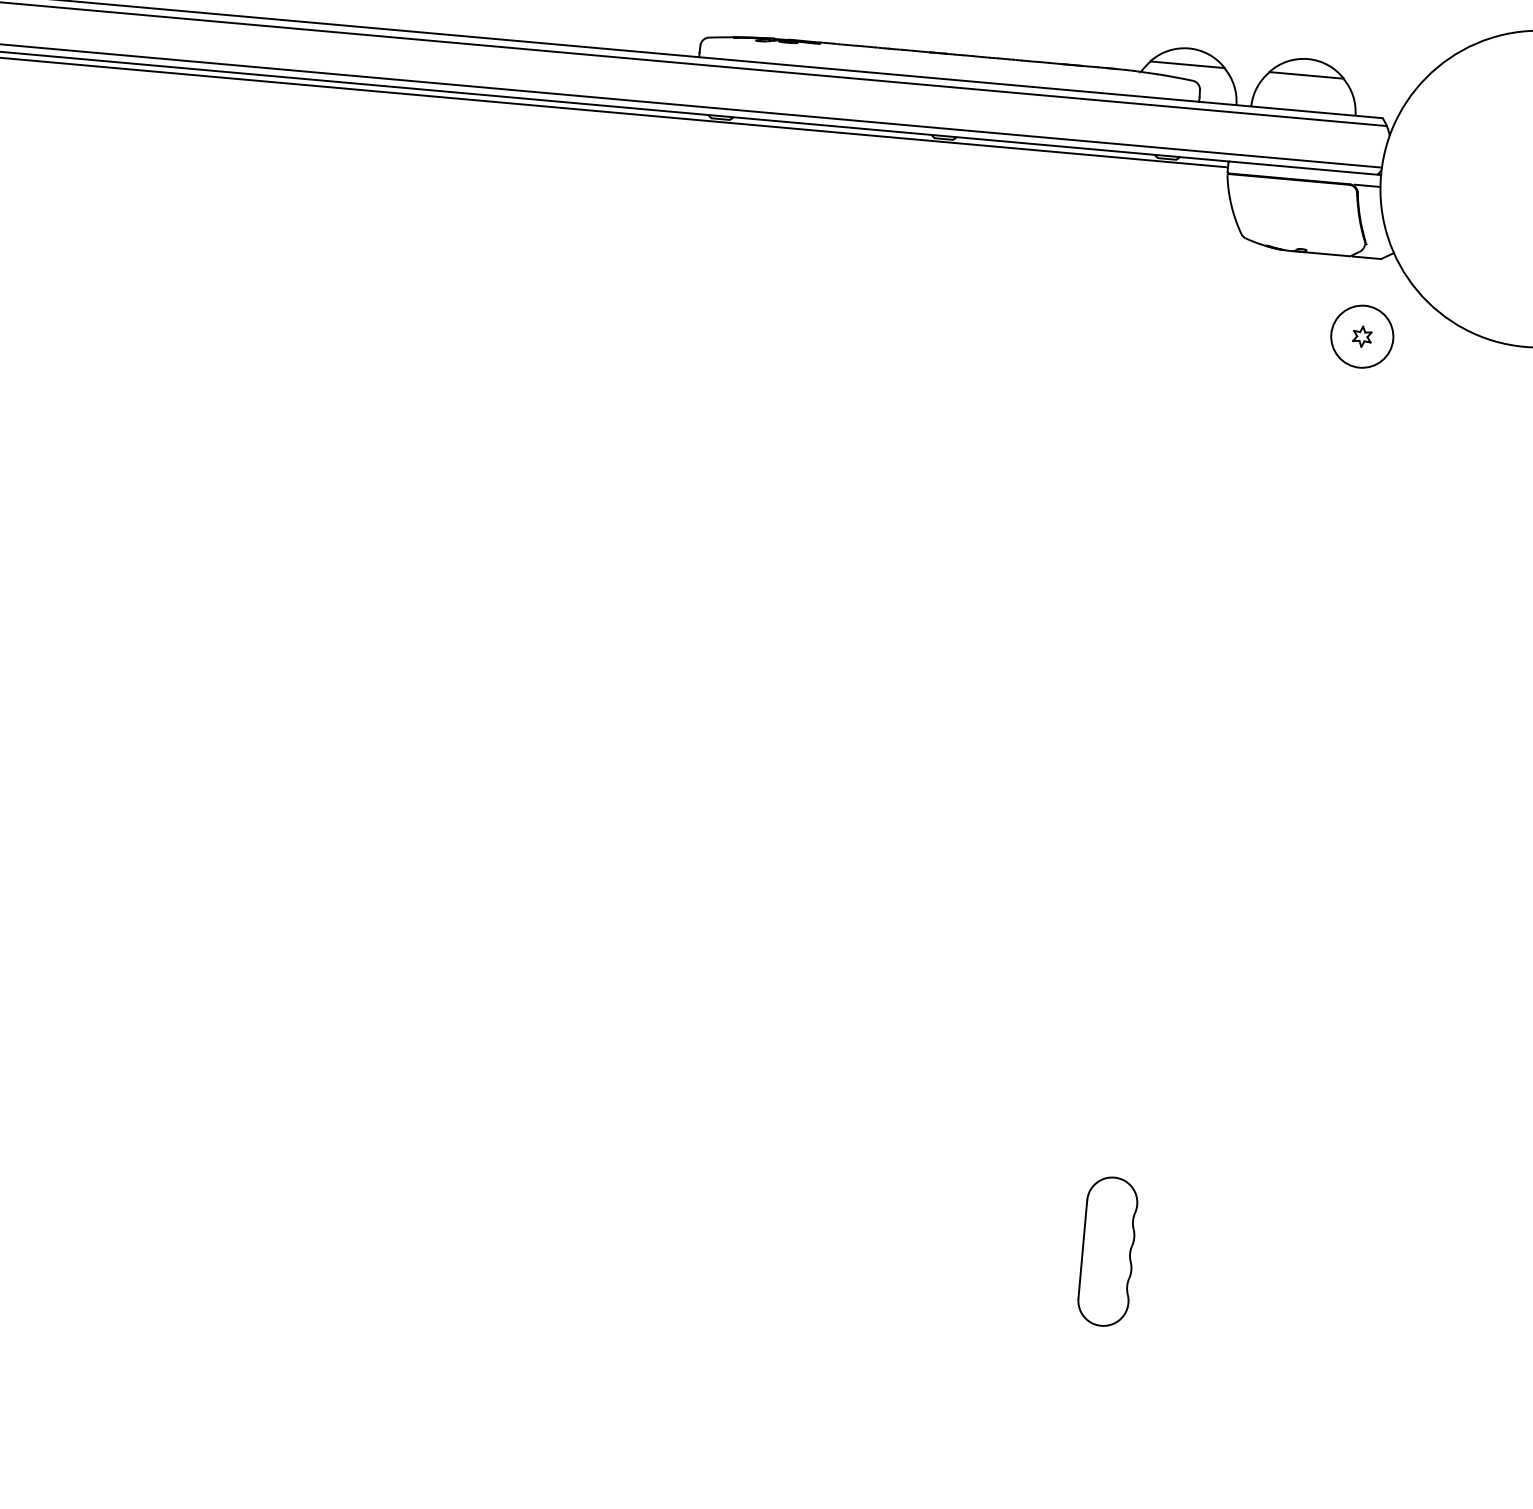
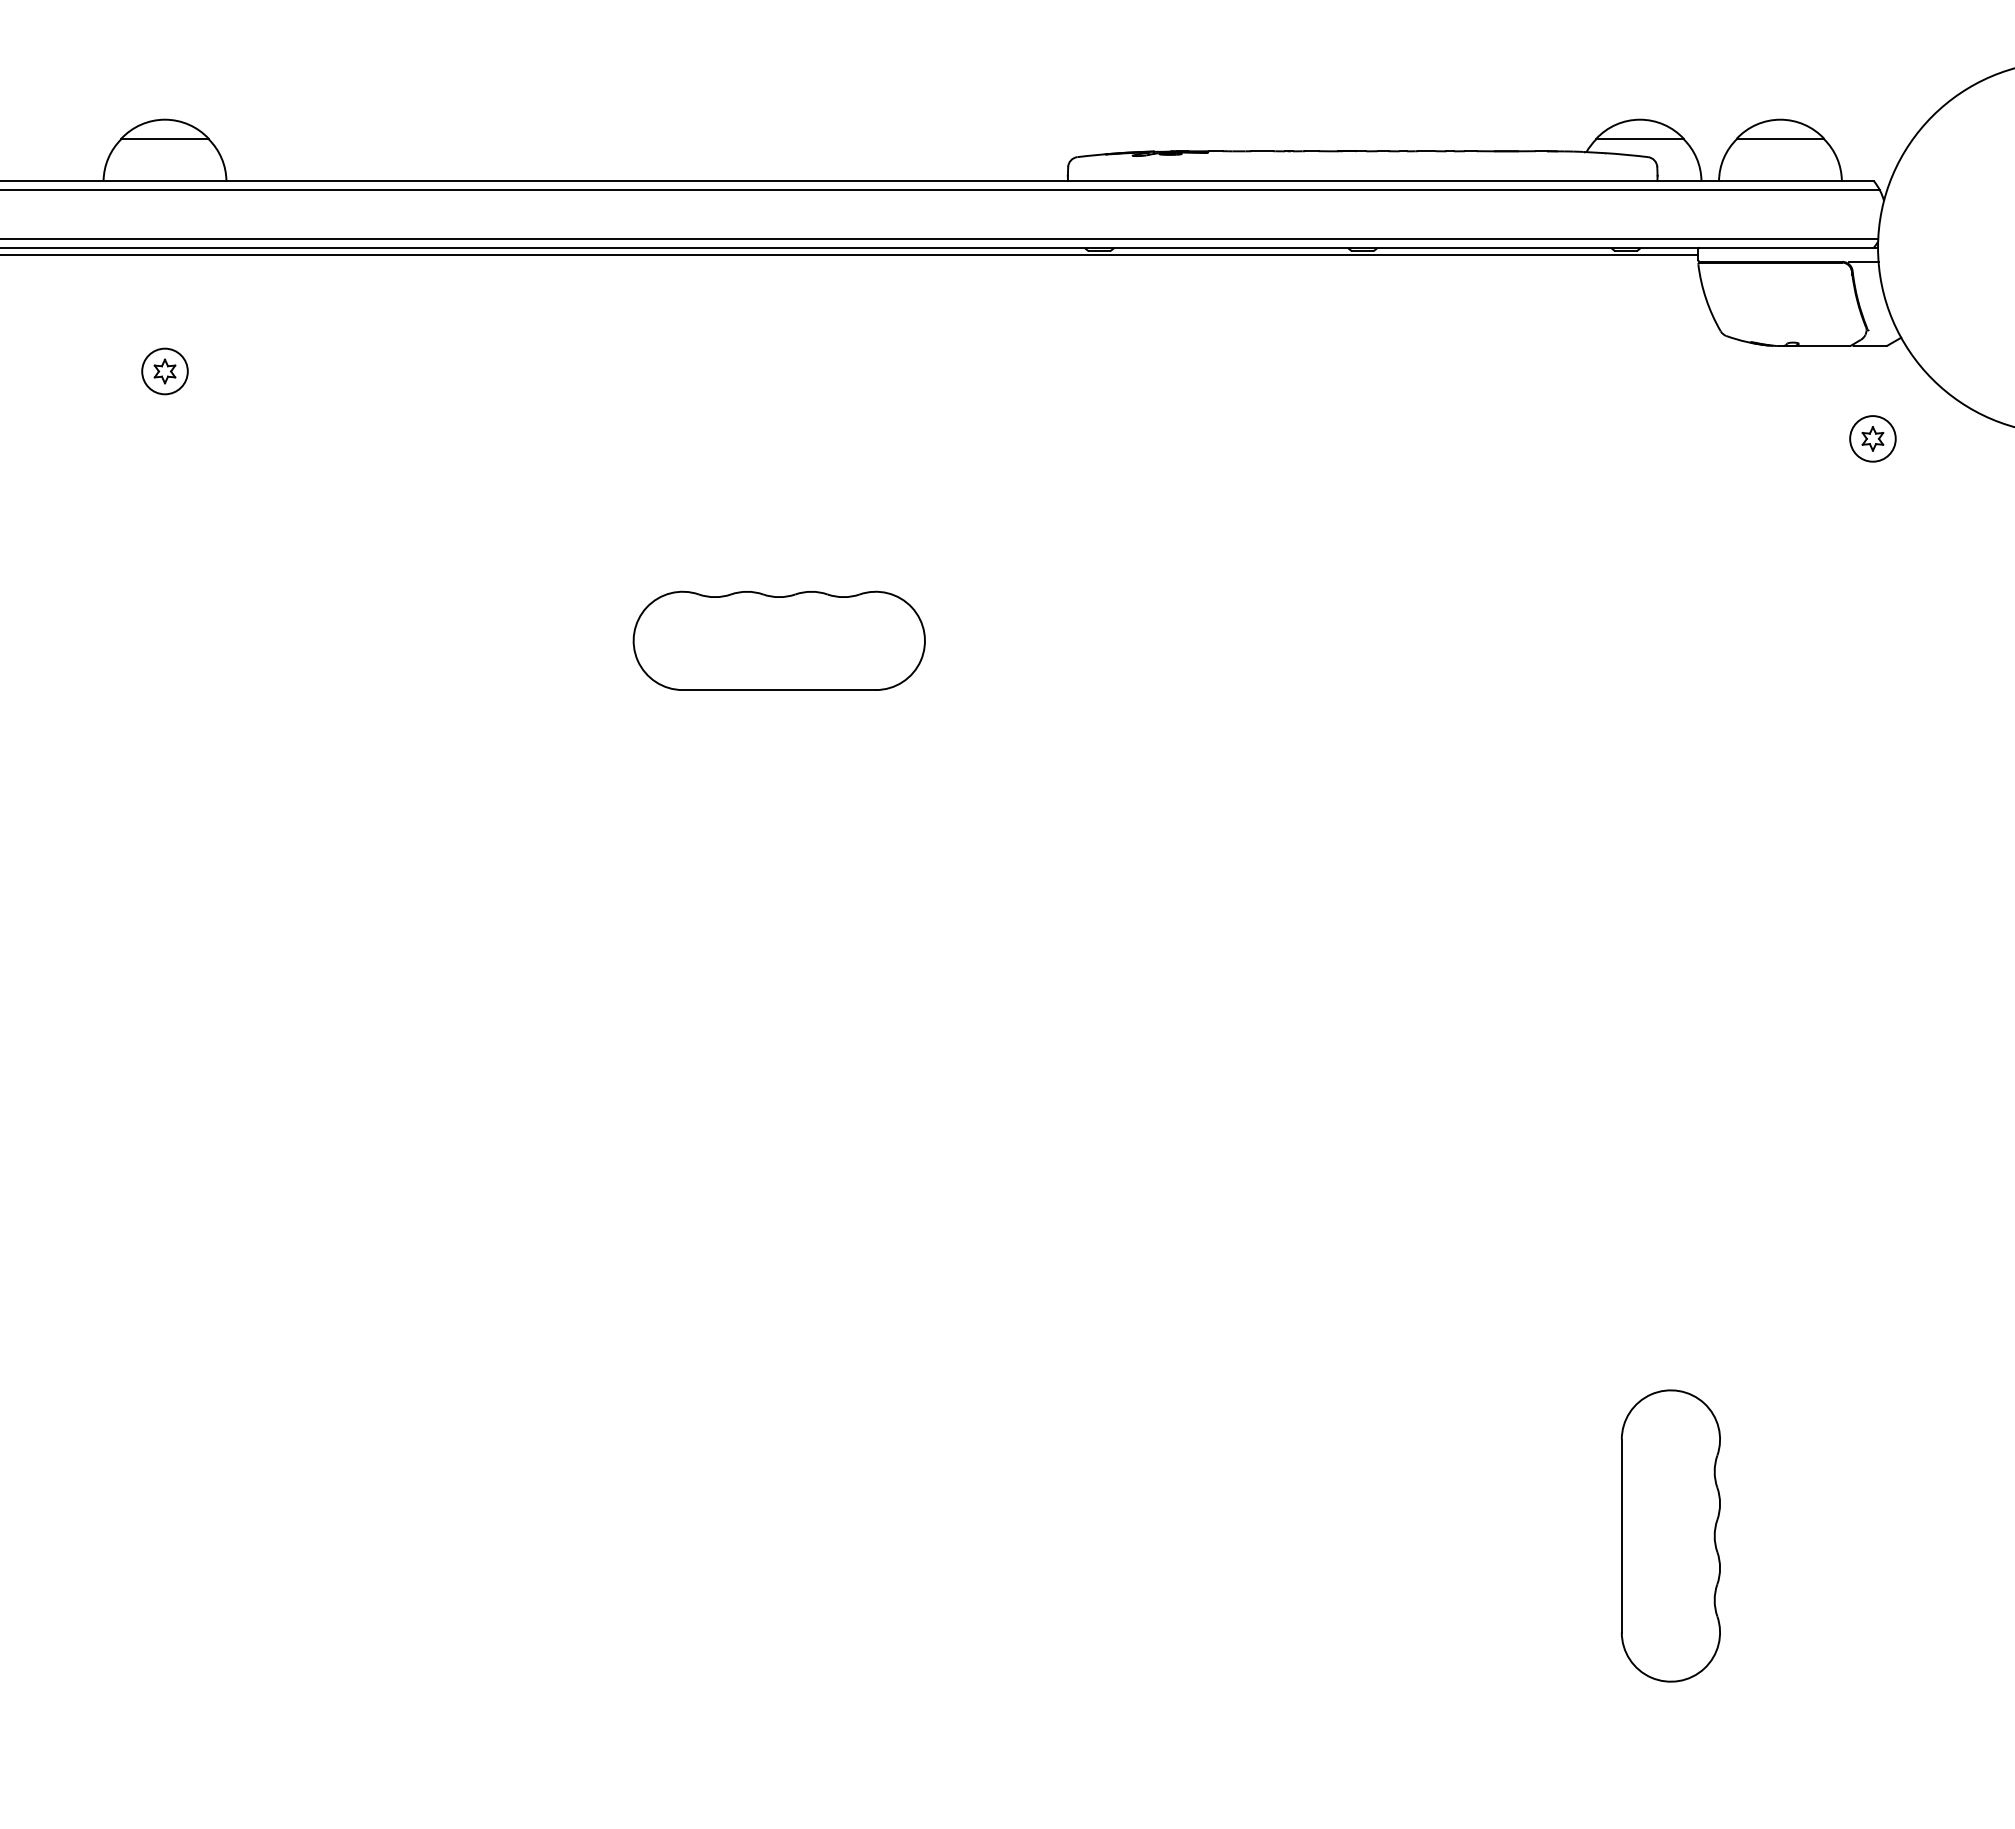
circle: (1361, 336) -> (1872, 438), size x0.62
part: (419, 424) -> (778, 640), added
part: (1107, 1251) -> (1670, 1535), size x1.67

